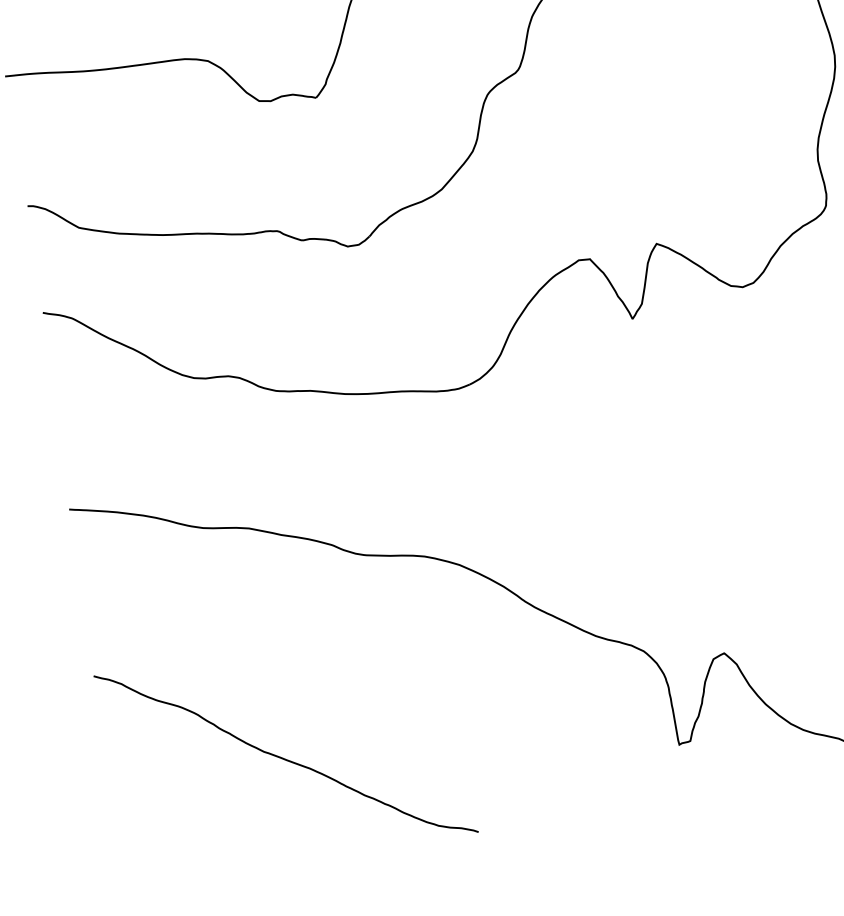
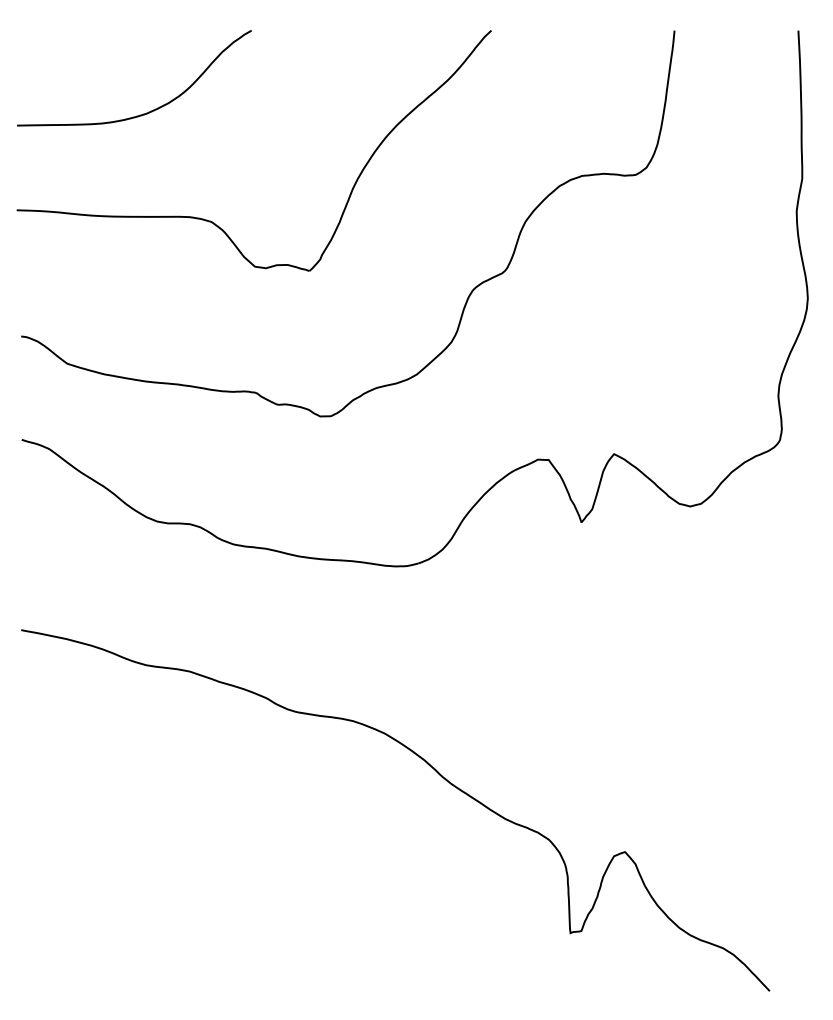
curve: (283, 757) -> (192, 893), removed

